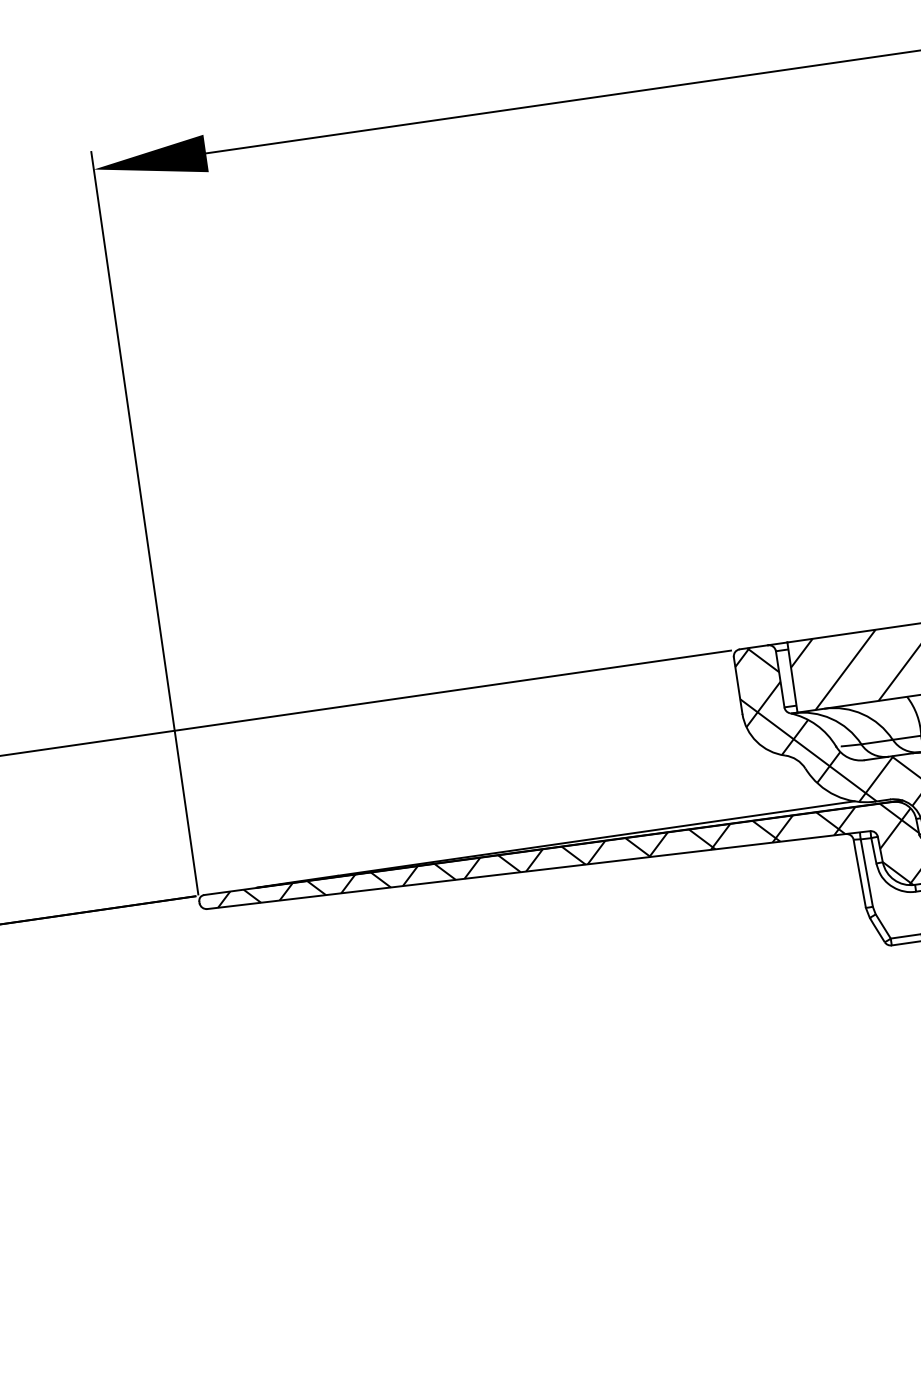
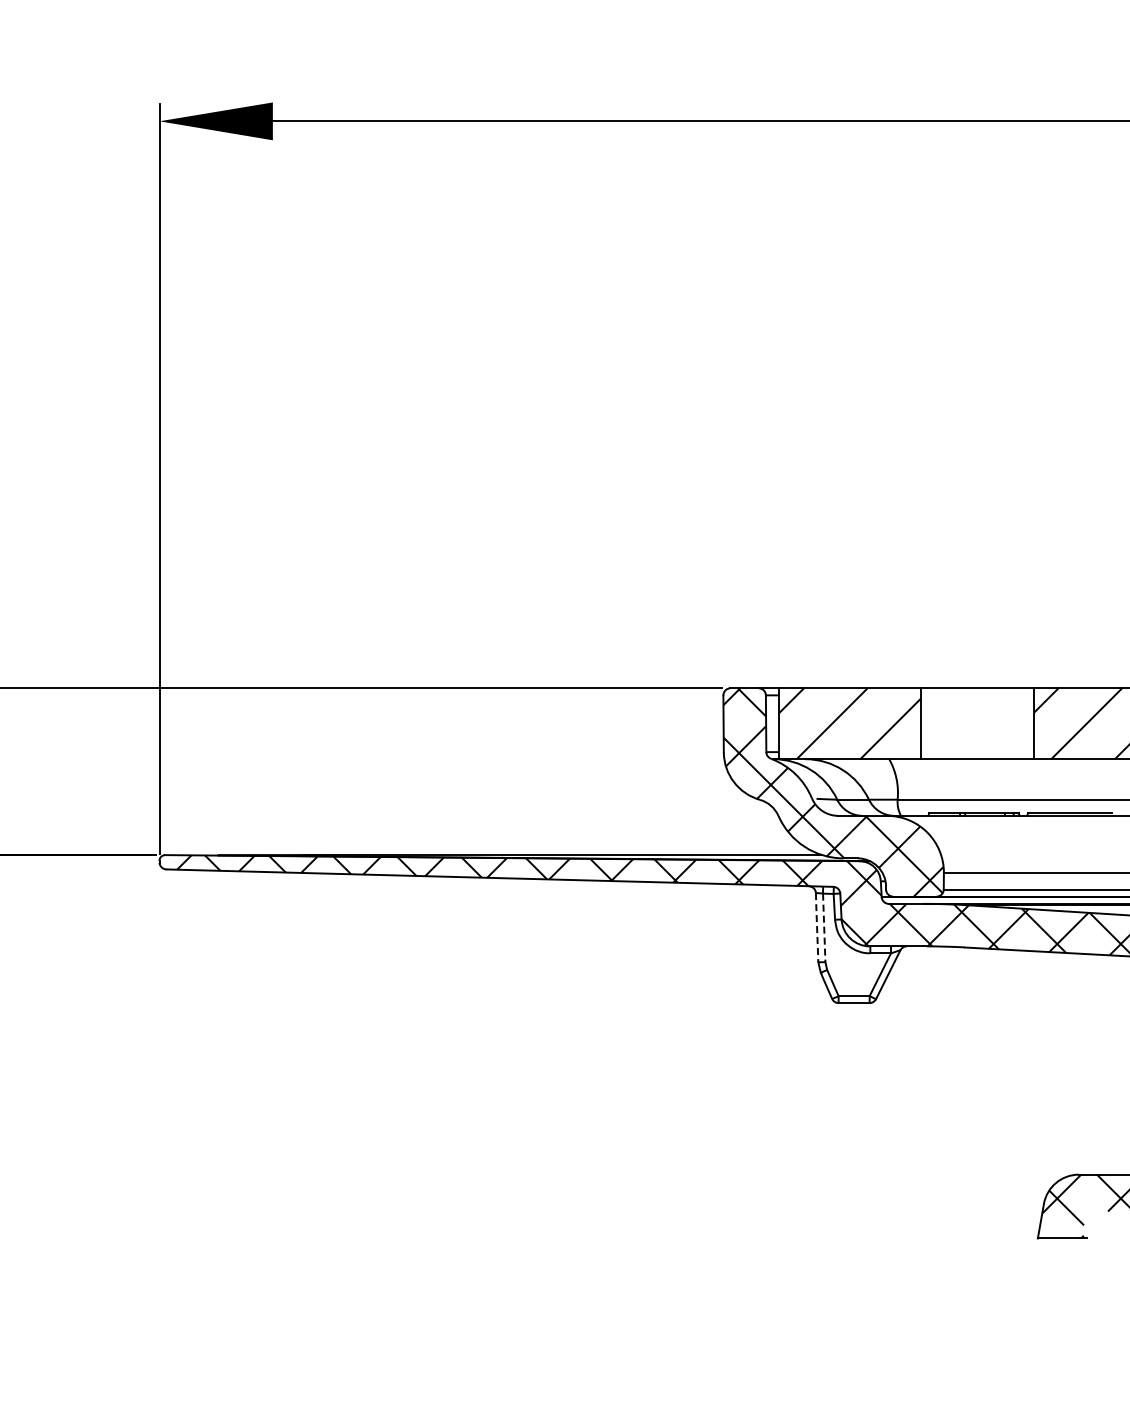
line: (859, 872) -> (817, 926), solid -> dashed
line: (867, 872) -> (824, 927), solid -> dashed

